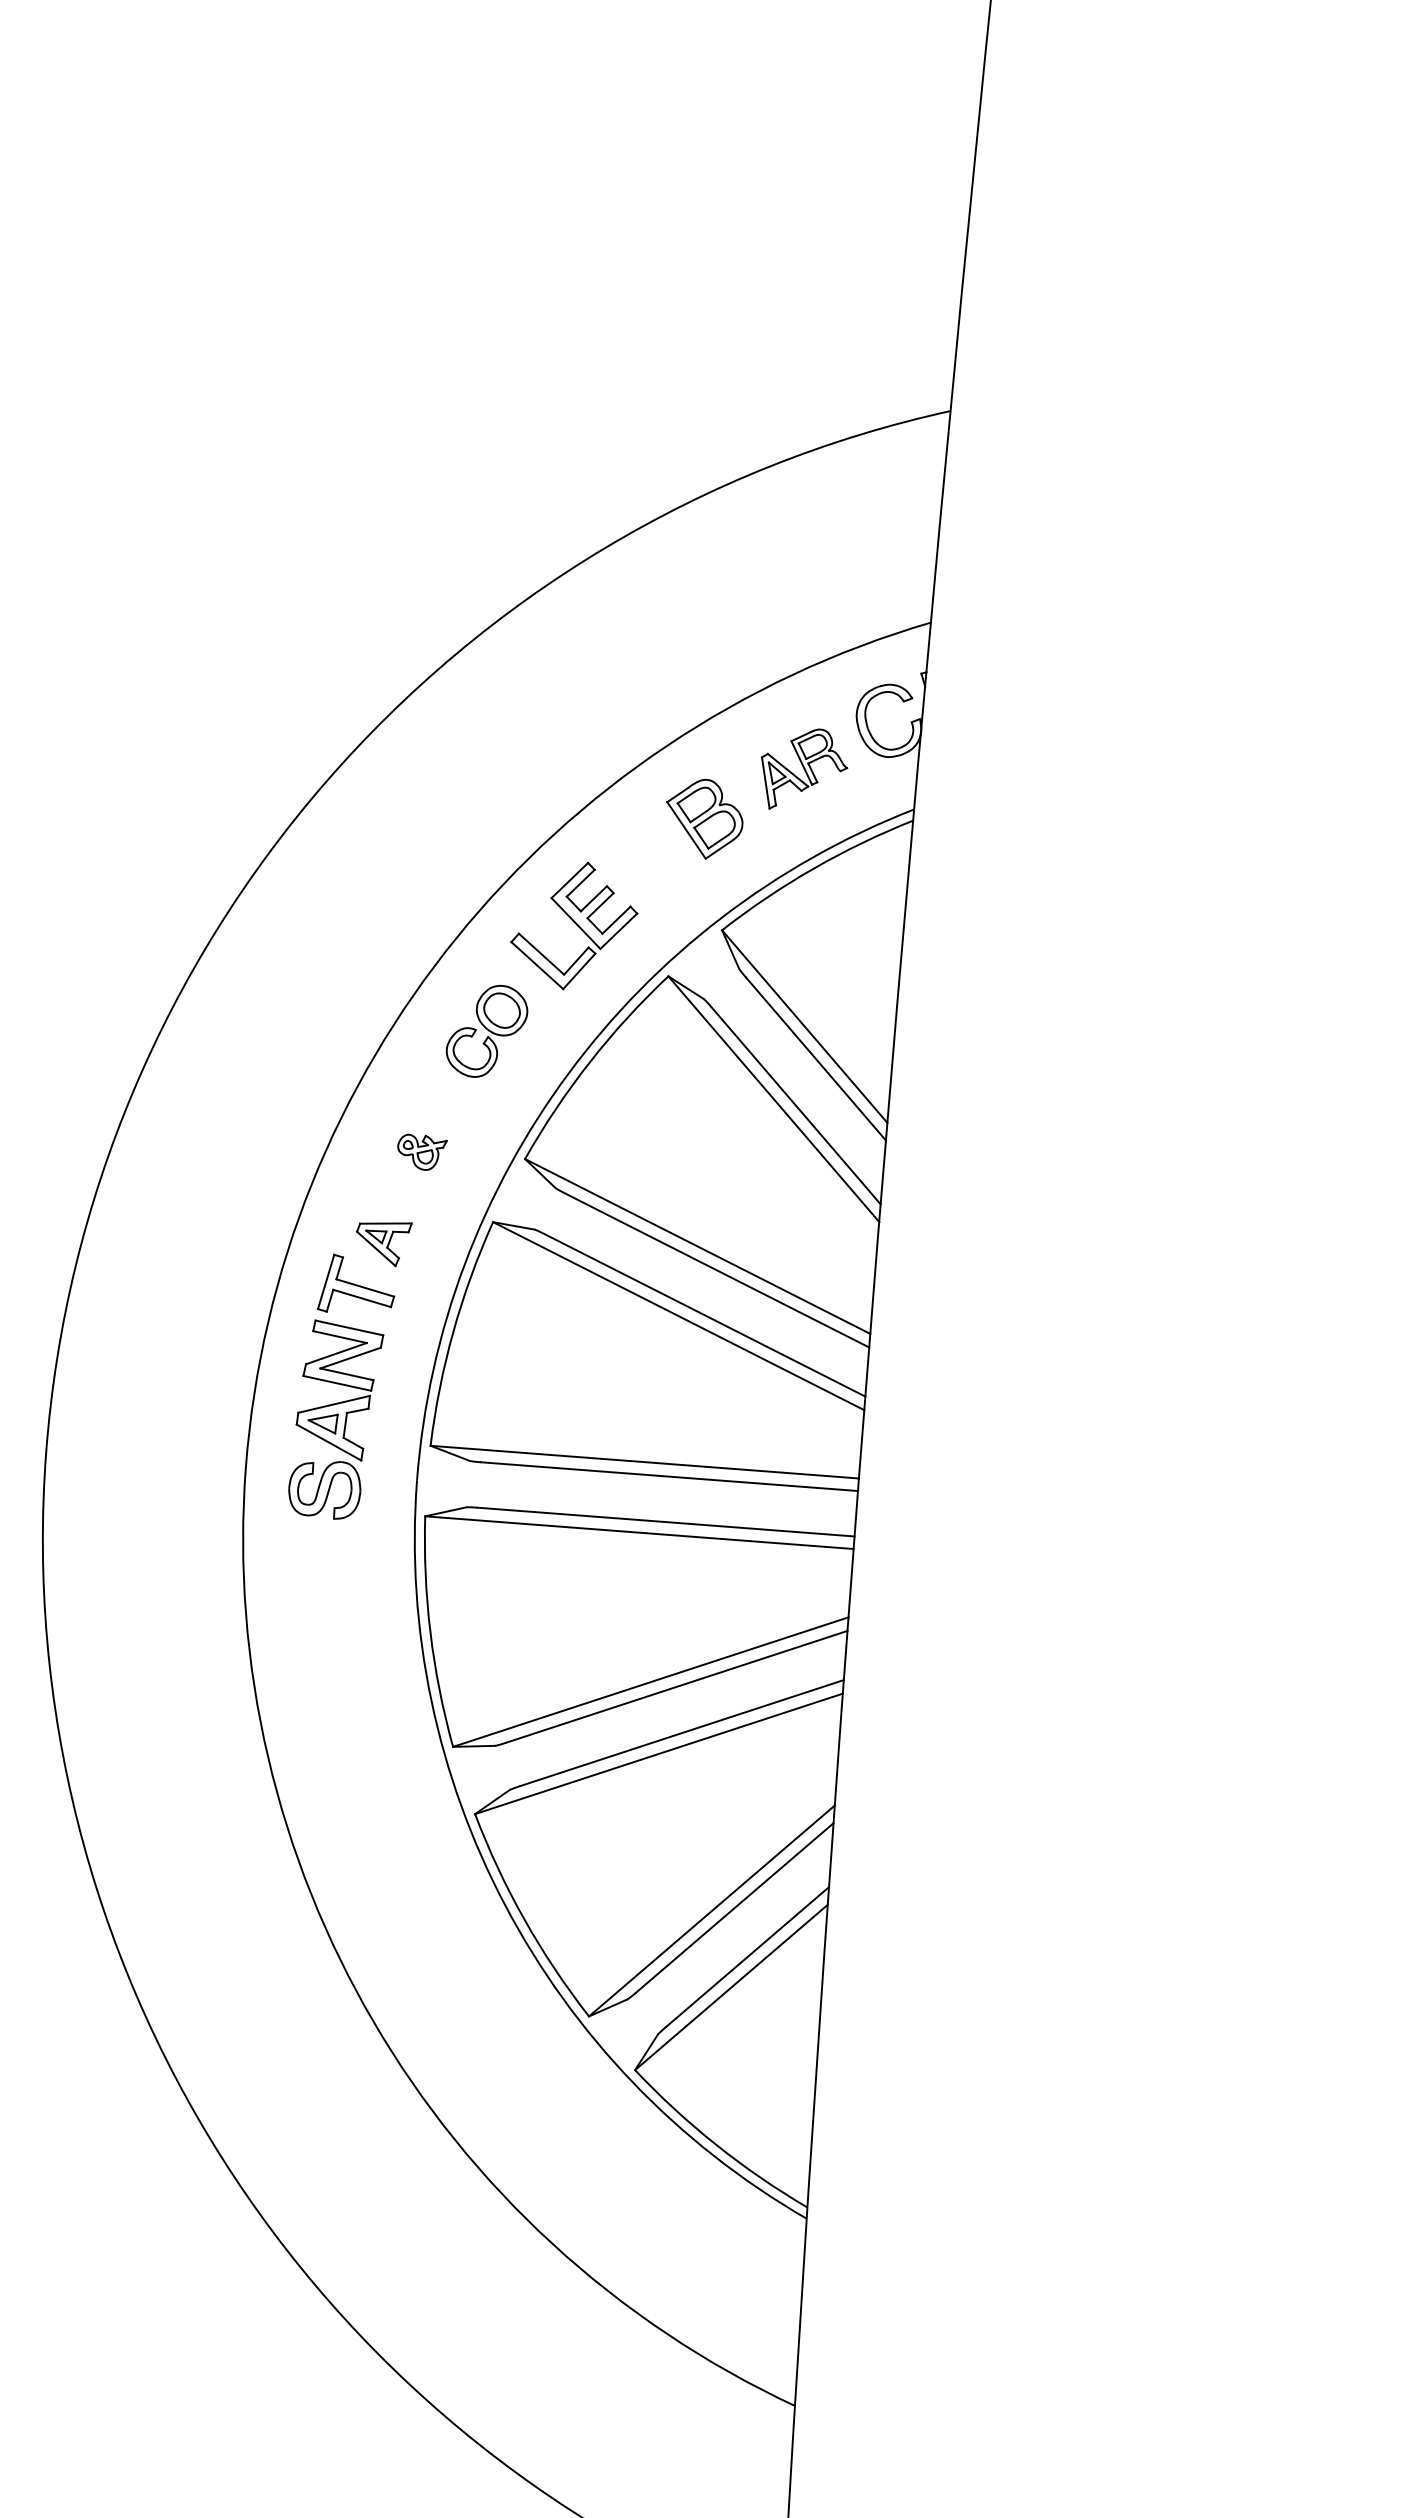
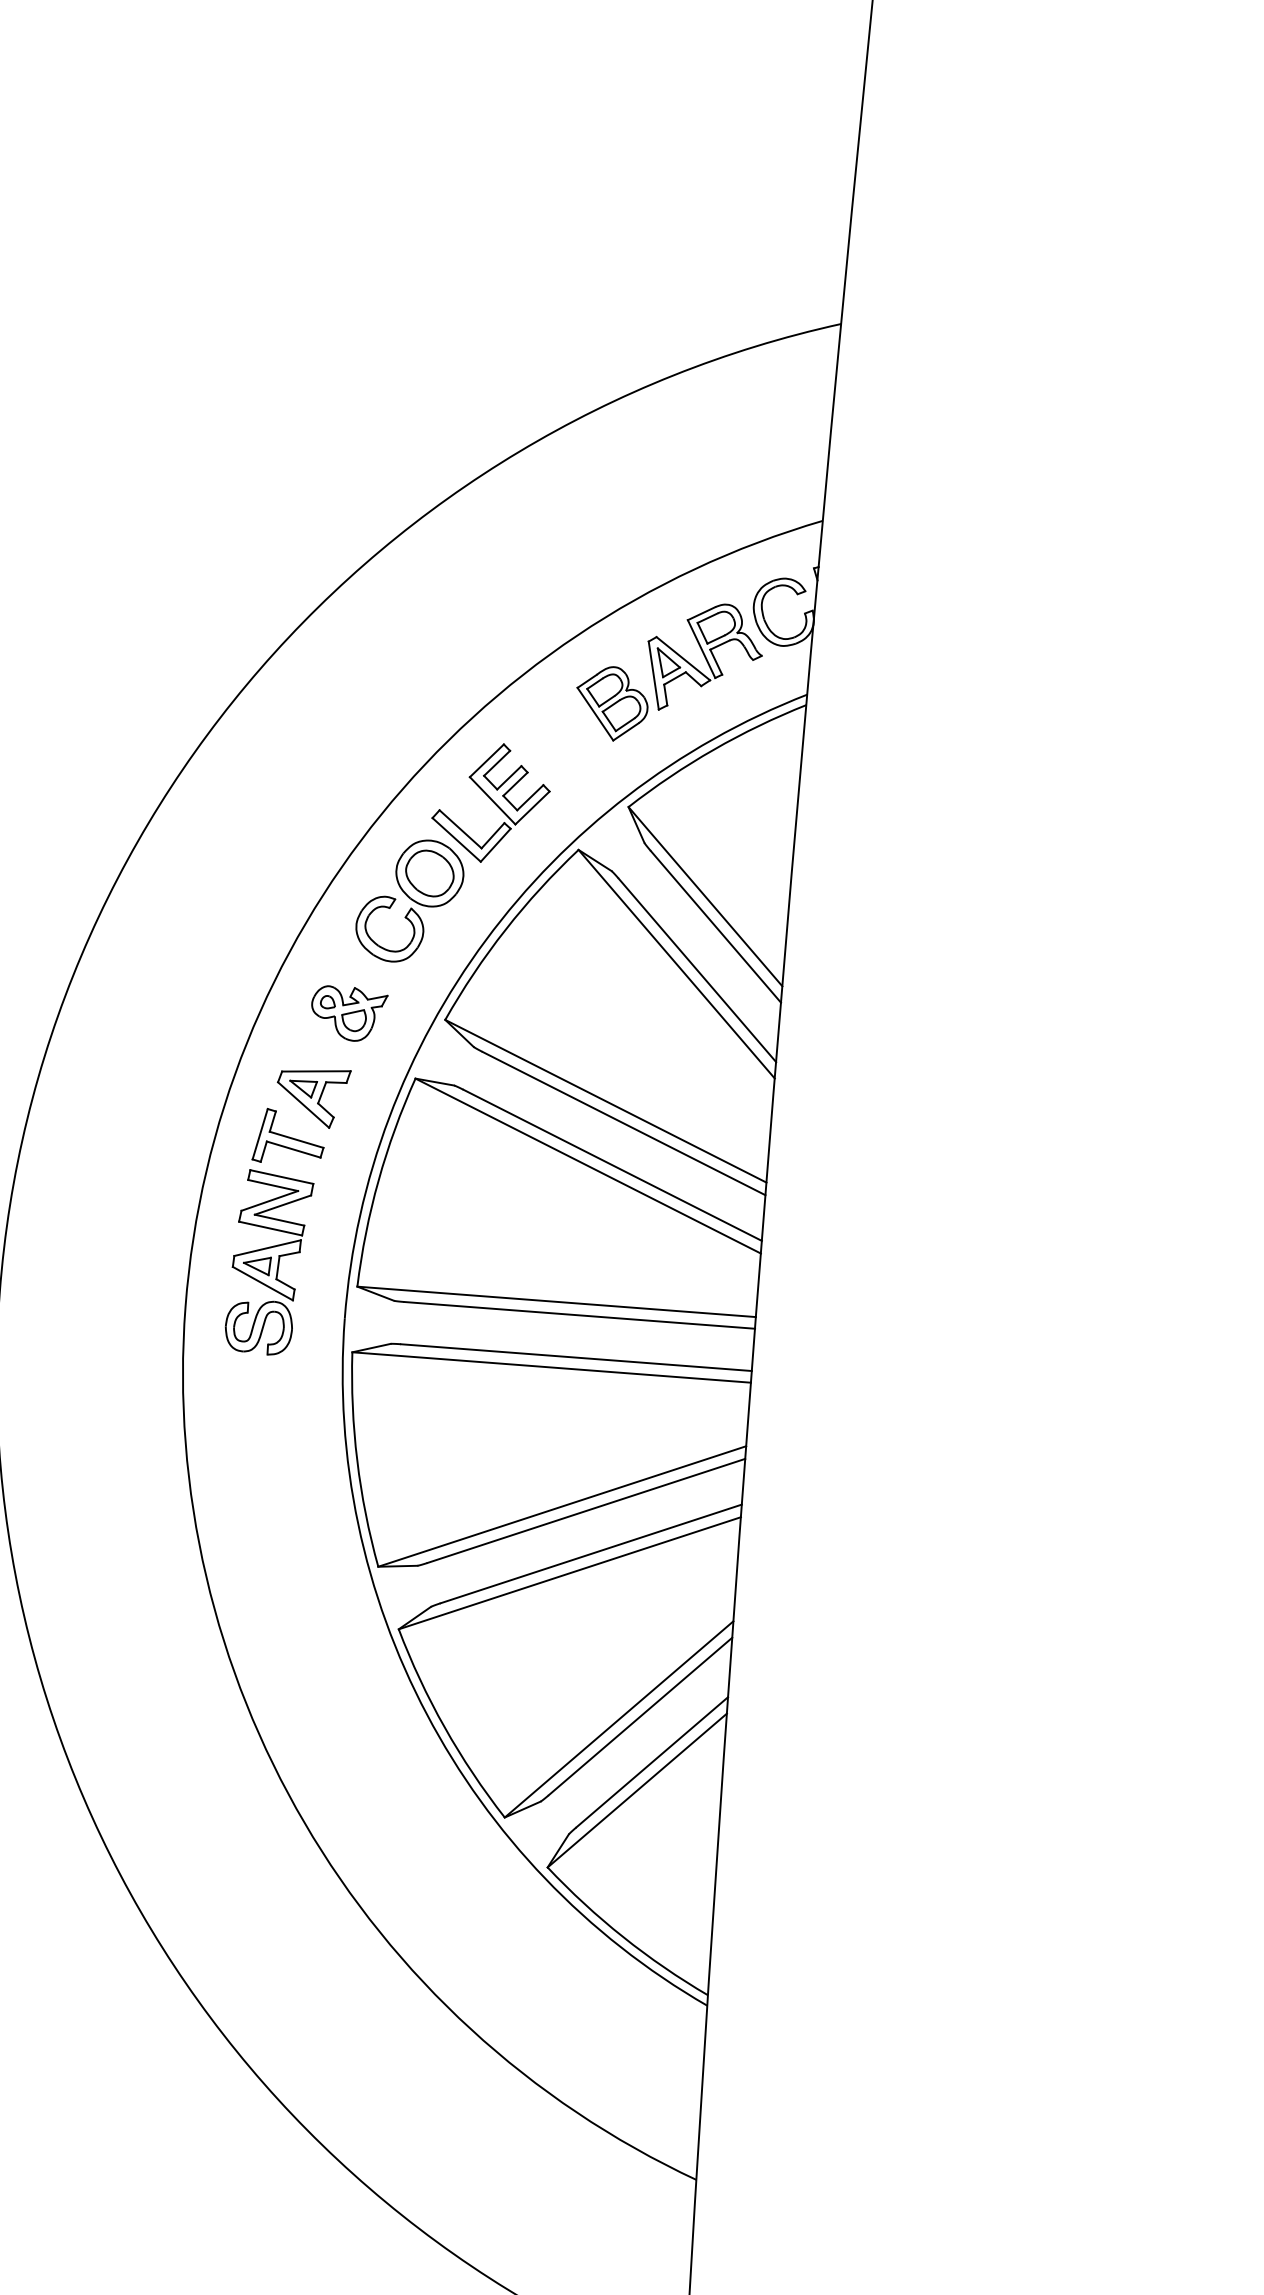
part: (804, 768) -> (705, 656), size x1.43
part: (486, 1031) -> (409, 901), size x1.43
part: (422, 1152) -> (349, 1013), size x1.67
part: (384, 1244) -> (314, 1099), size x1.43

